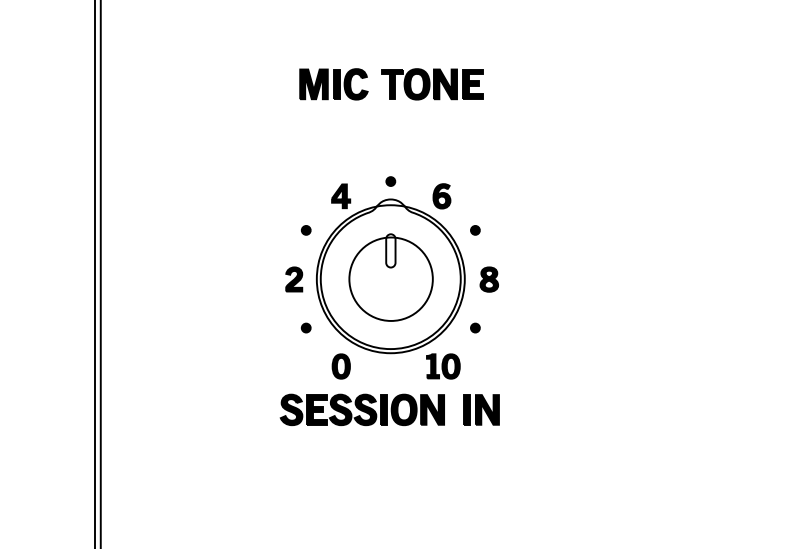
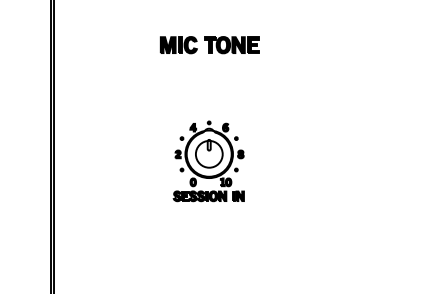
part: (389, 301) -> (208, 161), size x0.6

